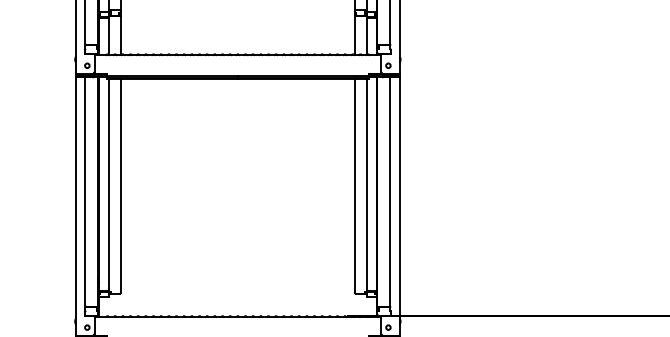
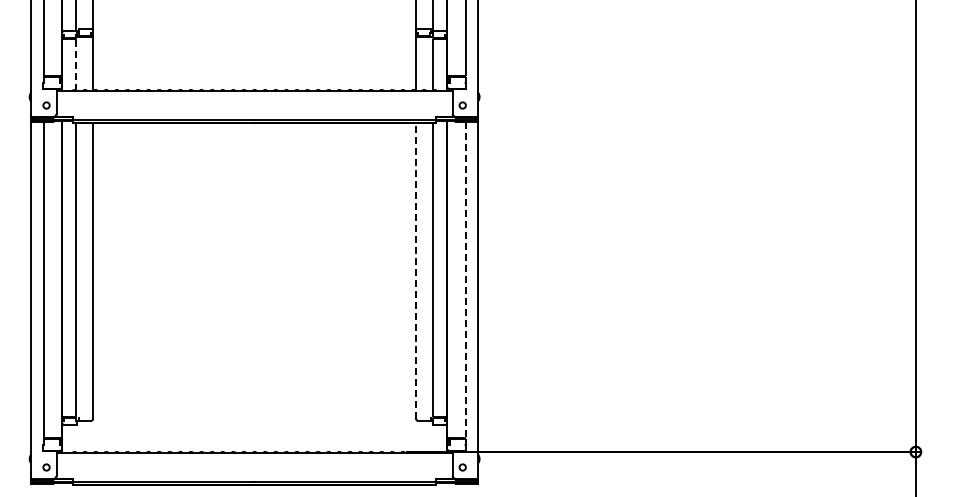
line: (109, 36) -> (76, 64), solid -> dashed
line: (354, 185) -> (416, 271), solid -> dashed
line: (390, 191) -> (465, 279), solid -> dashed

